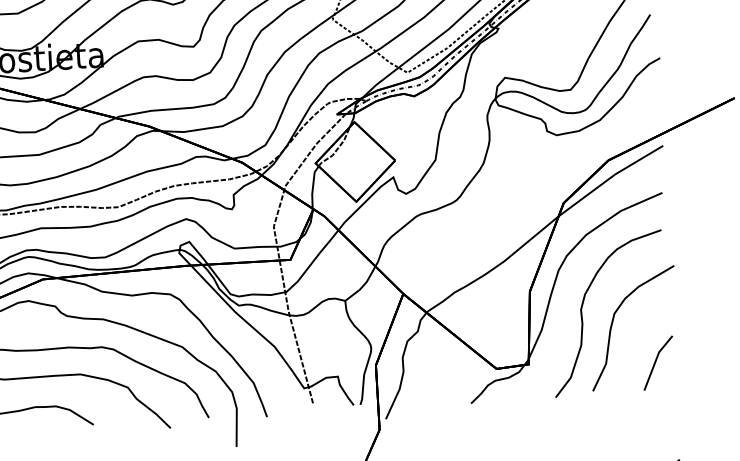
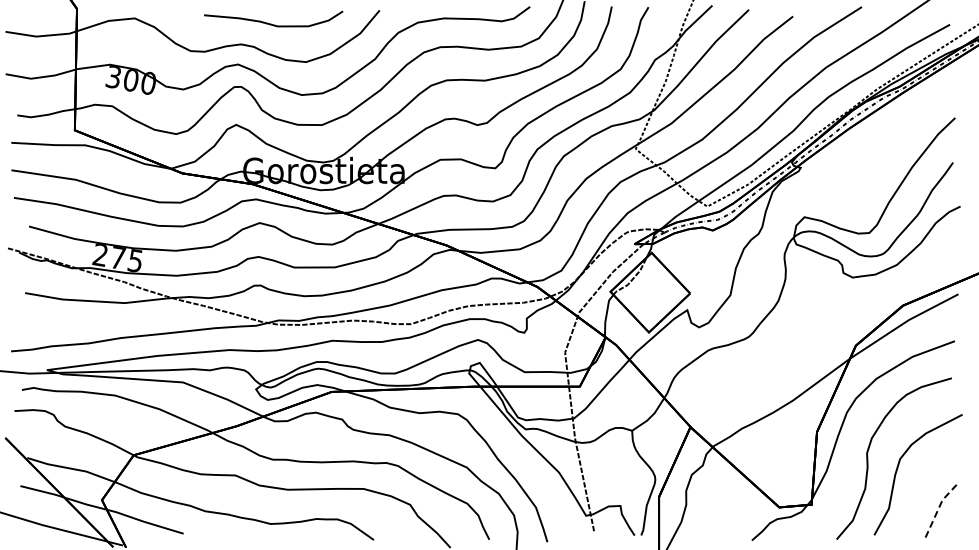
line: (655, 360) -> (938, 508), solid -> dashed

